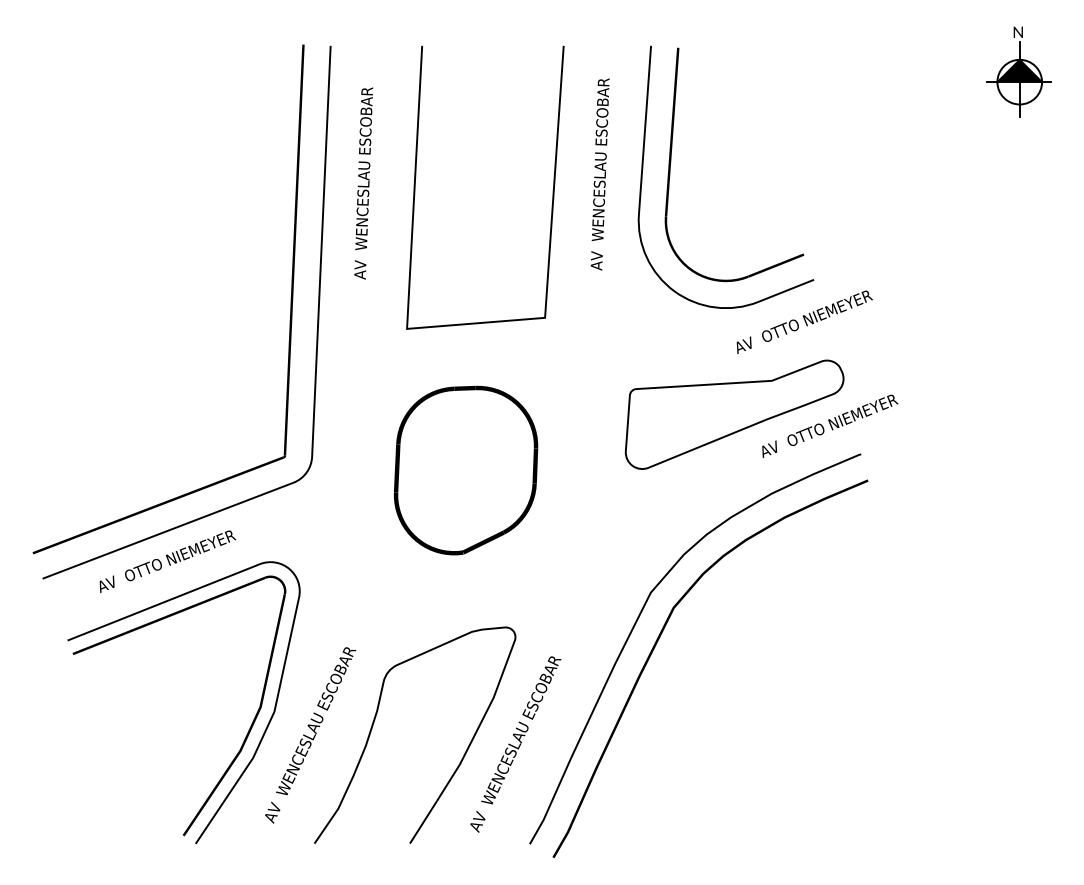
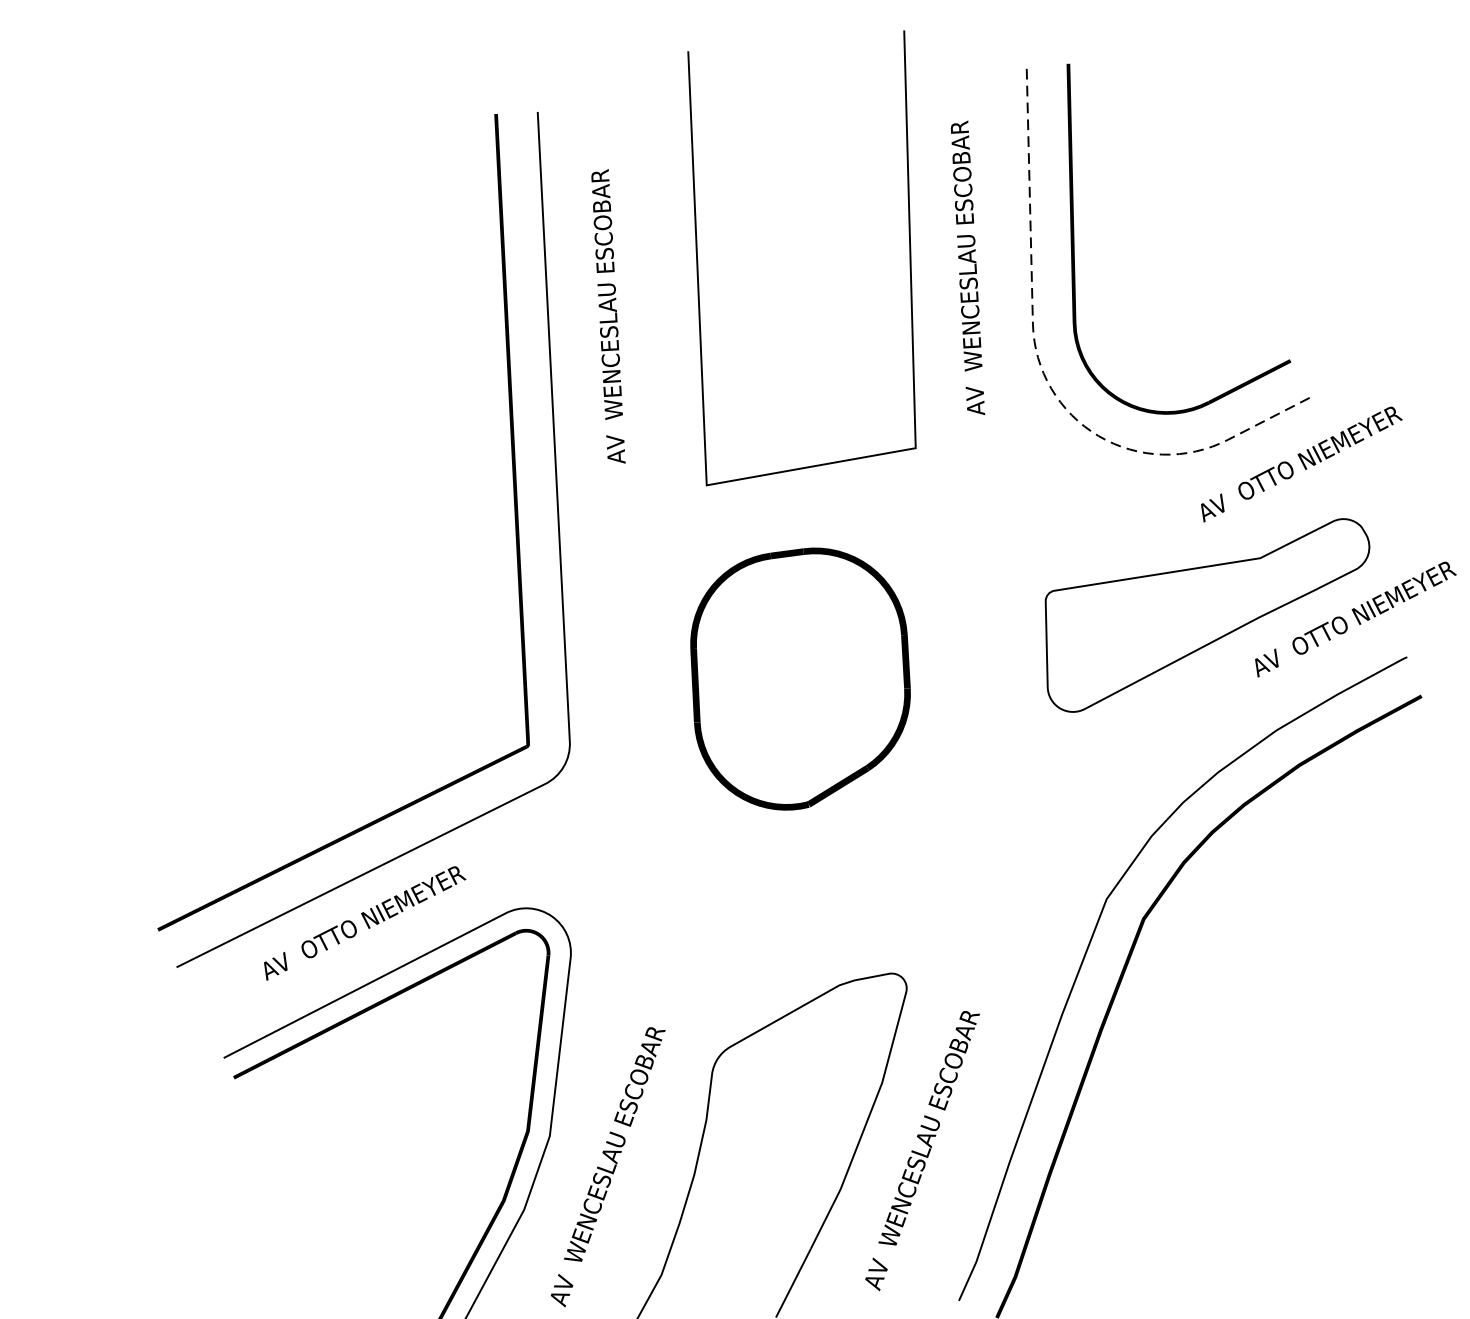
line: (552, 190) -> (908, 252), moved
line: (646, 257) -> (1050, 388), solid -> dashed
part: (466, 470) -> (801, 678), moved

